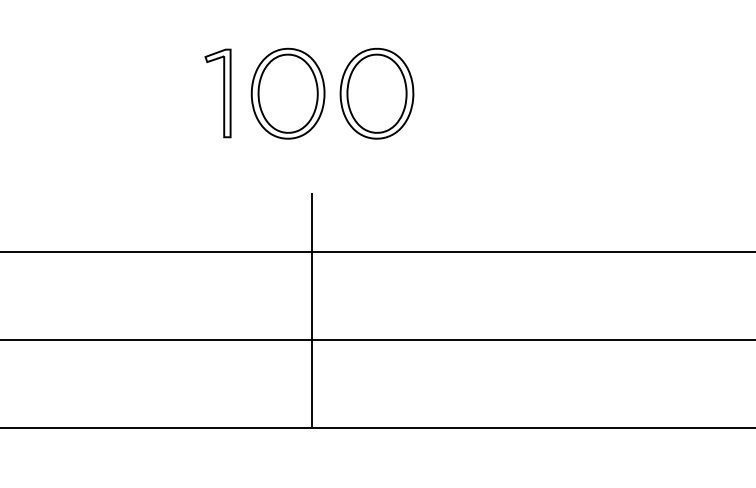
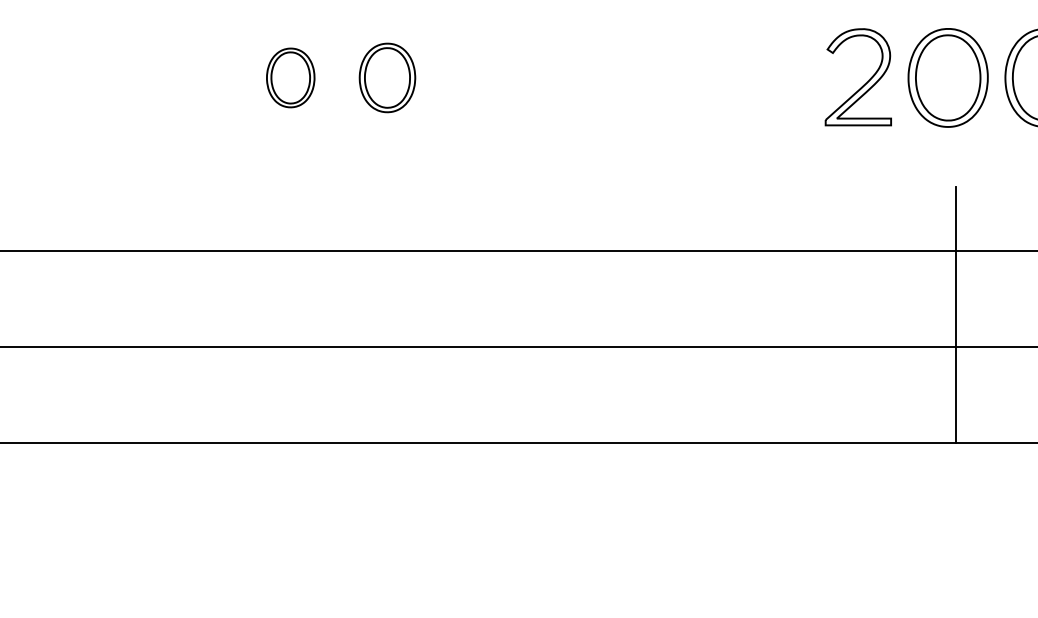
part: (223, 93) -> (220, 77), removed
part: (288, 93) -> (290, 77), size x0.6
part: (377, 93) -> (387, 77), size x0.7
line: (311, 310) -> (316, 314), removed

